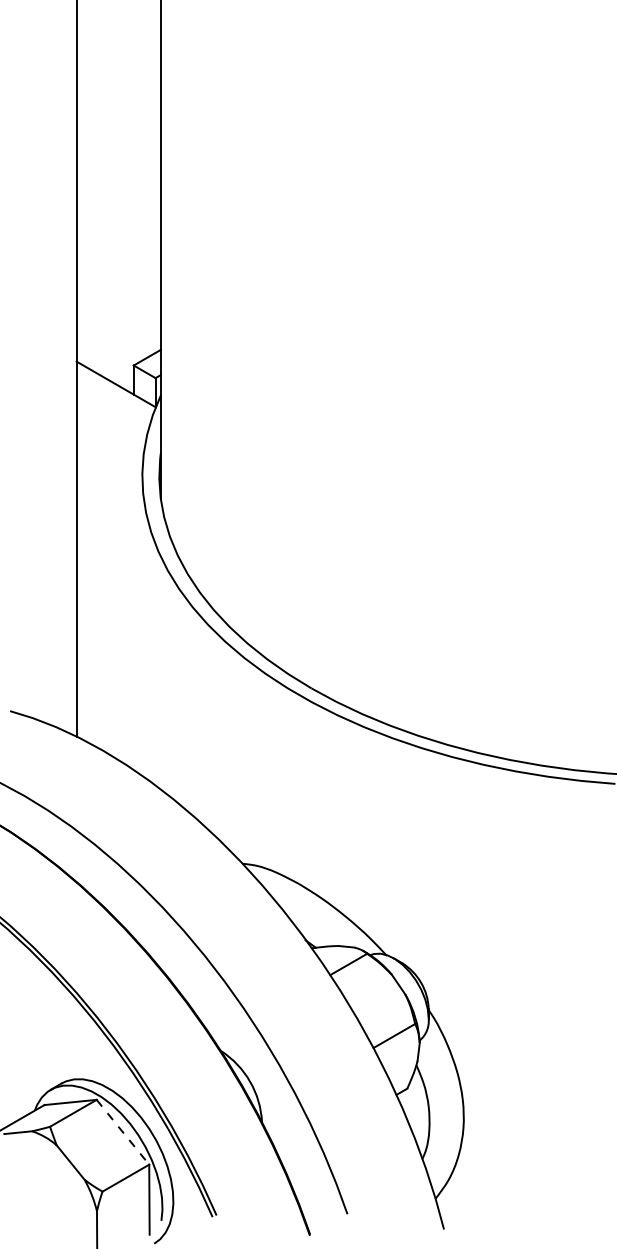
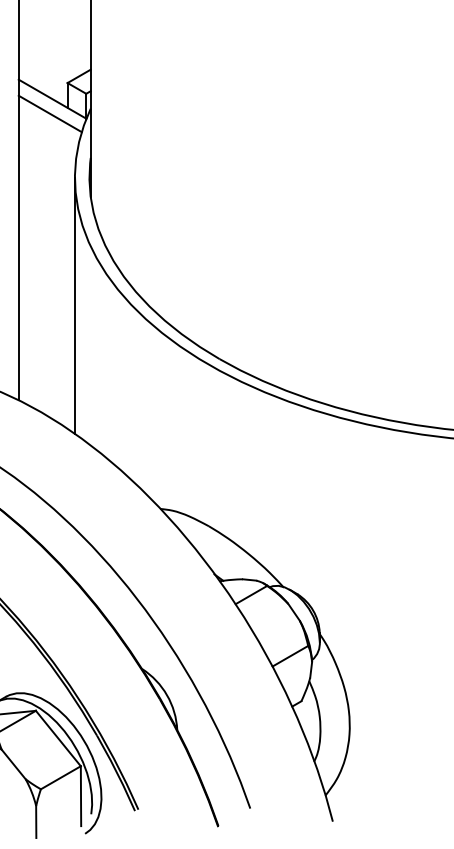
line: (113, 401) -> (50, 113), added
line: (142, 625) -> (75, 305), added
line: (122, 1132) -> (57, 738), dashed -> solid

